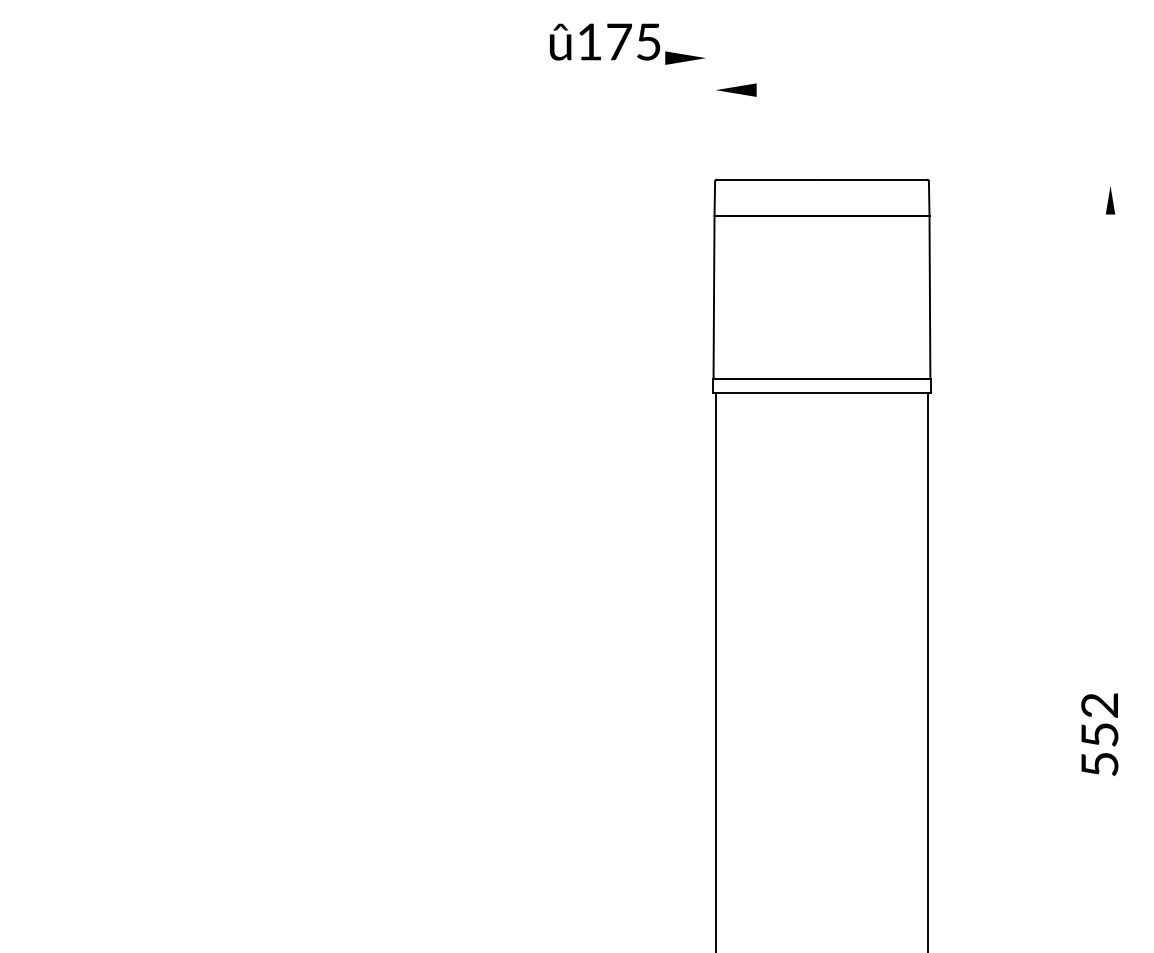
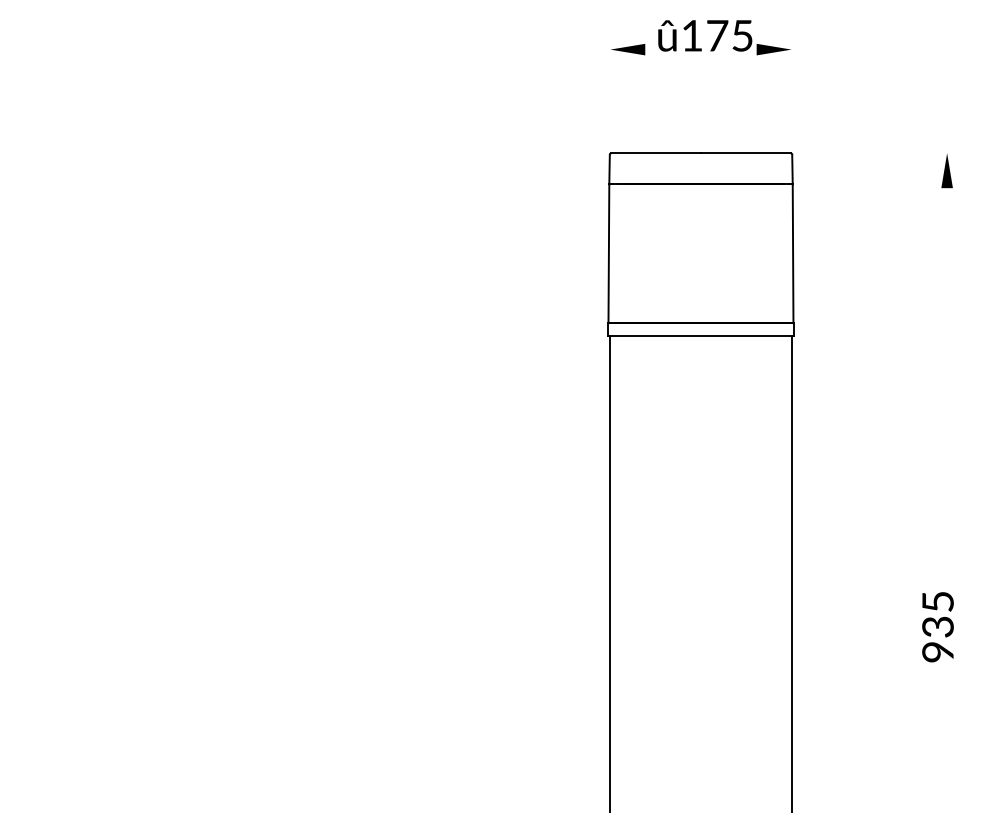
text: (627, 43) -> (724, 37), moved
part: (736, 89) -> (628, 49), moved
part: (1110, 200) -> (947, 171), size x1.43
text: (1099, 734) -> (937, 626), 552 -> 935

